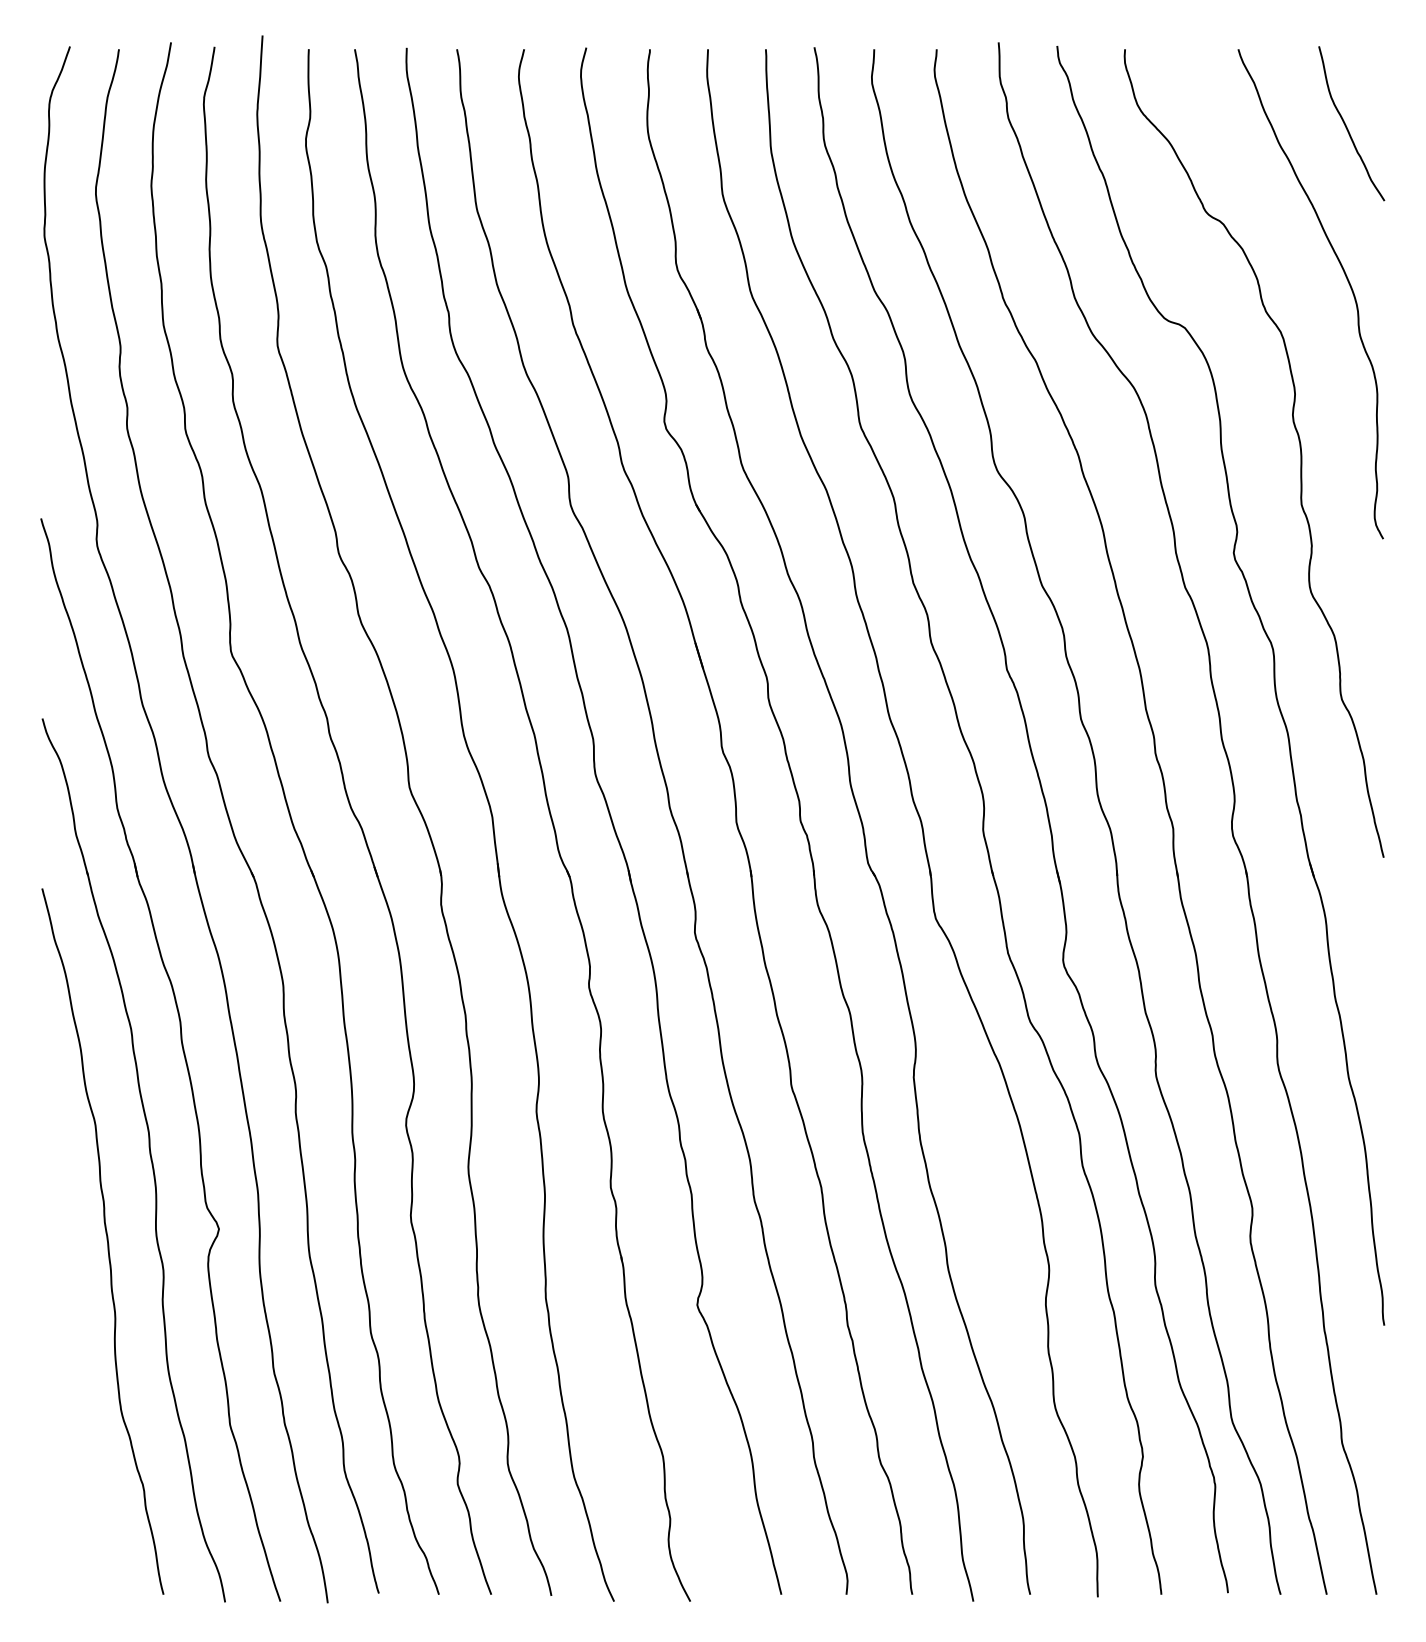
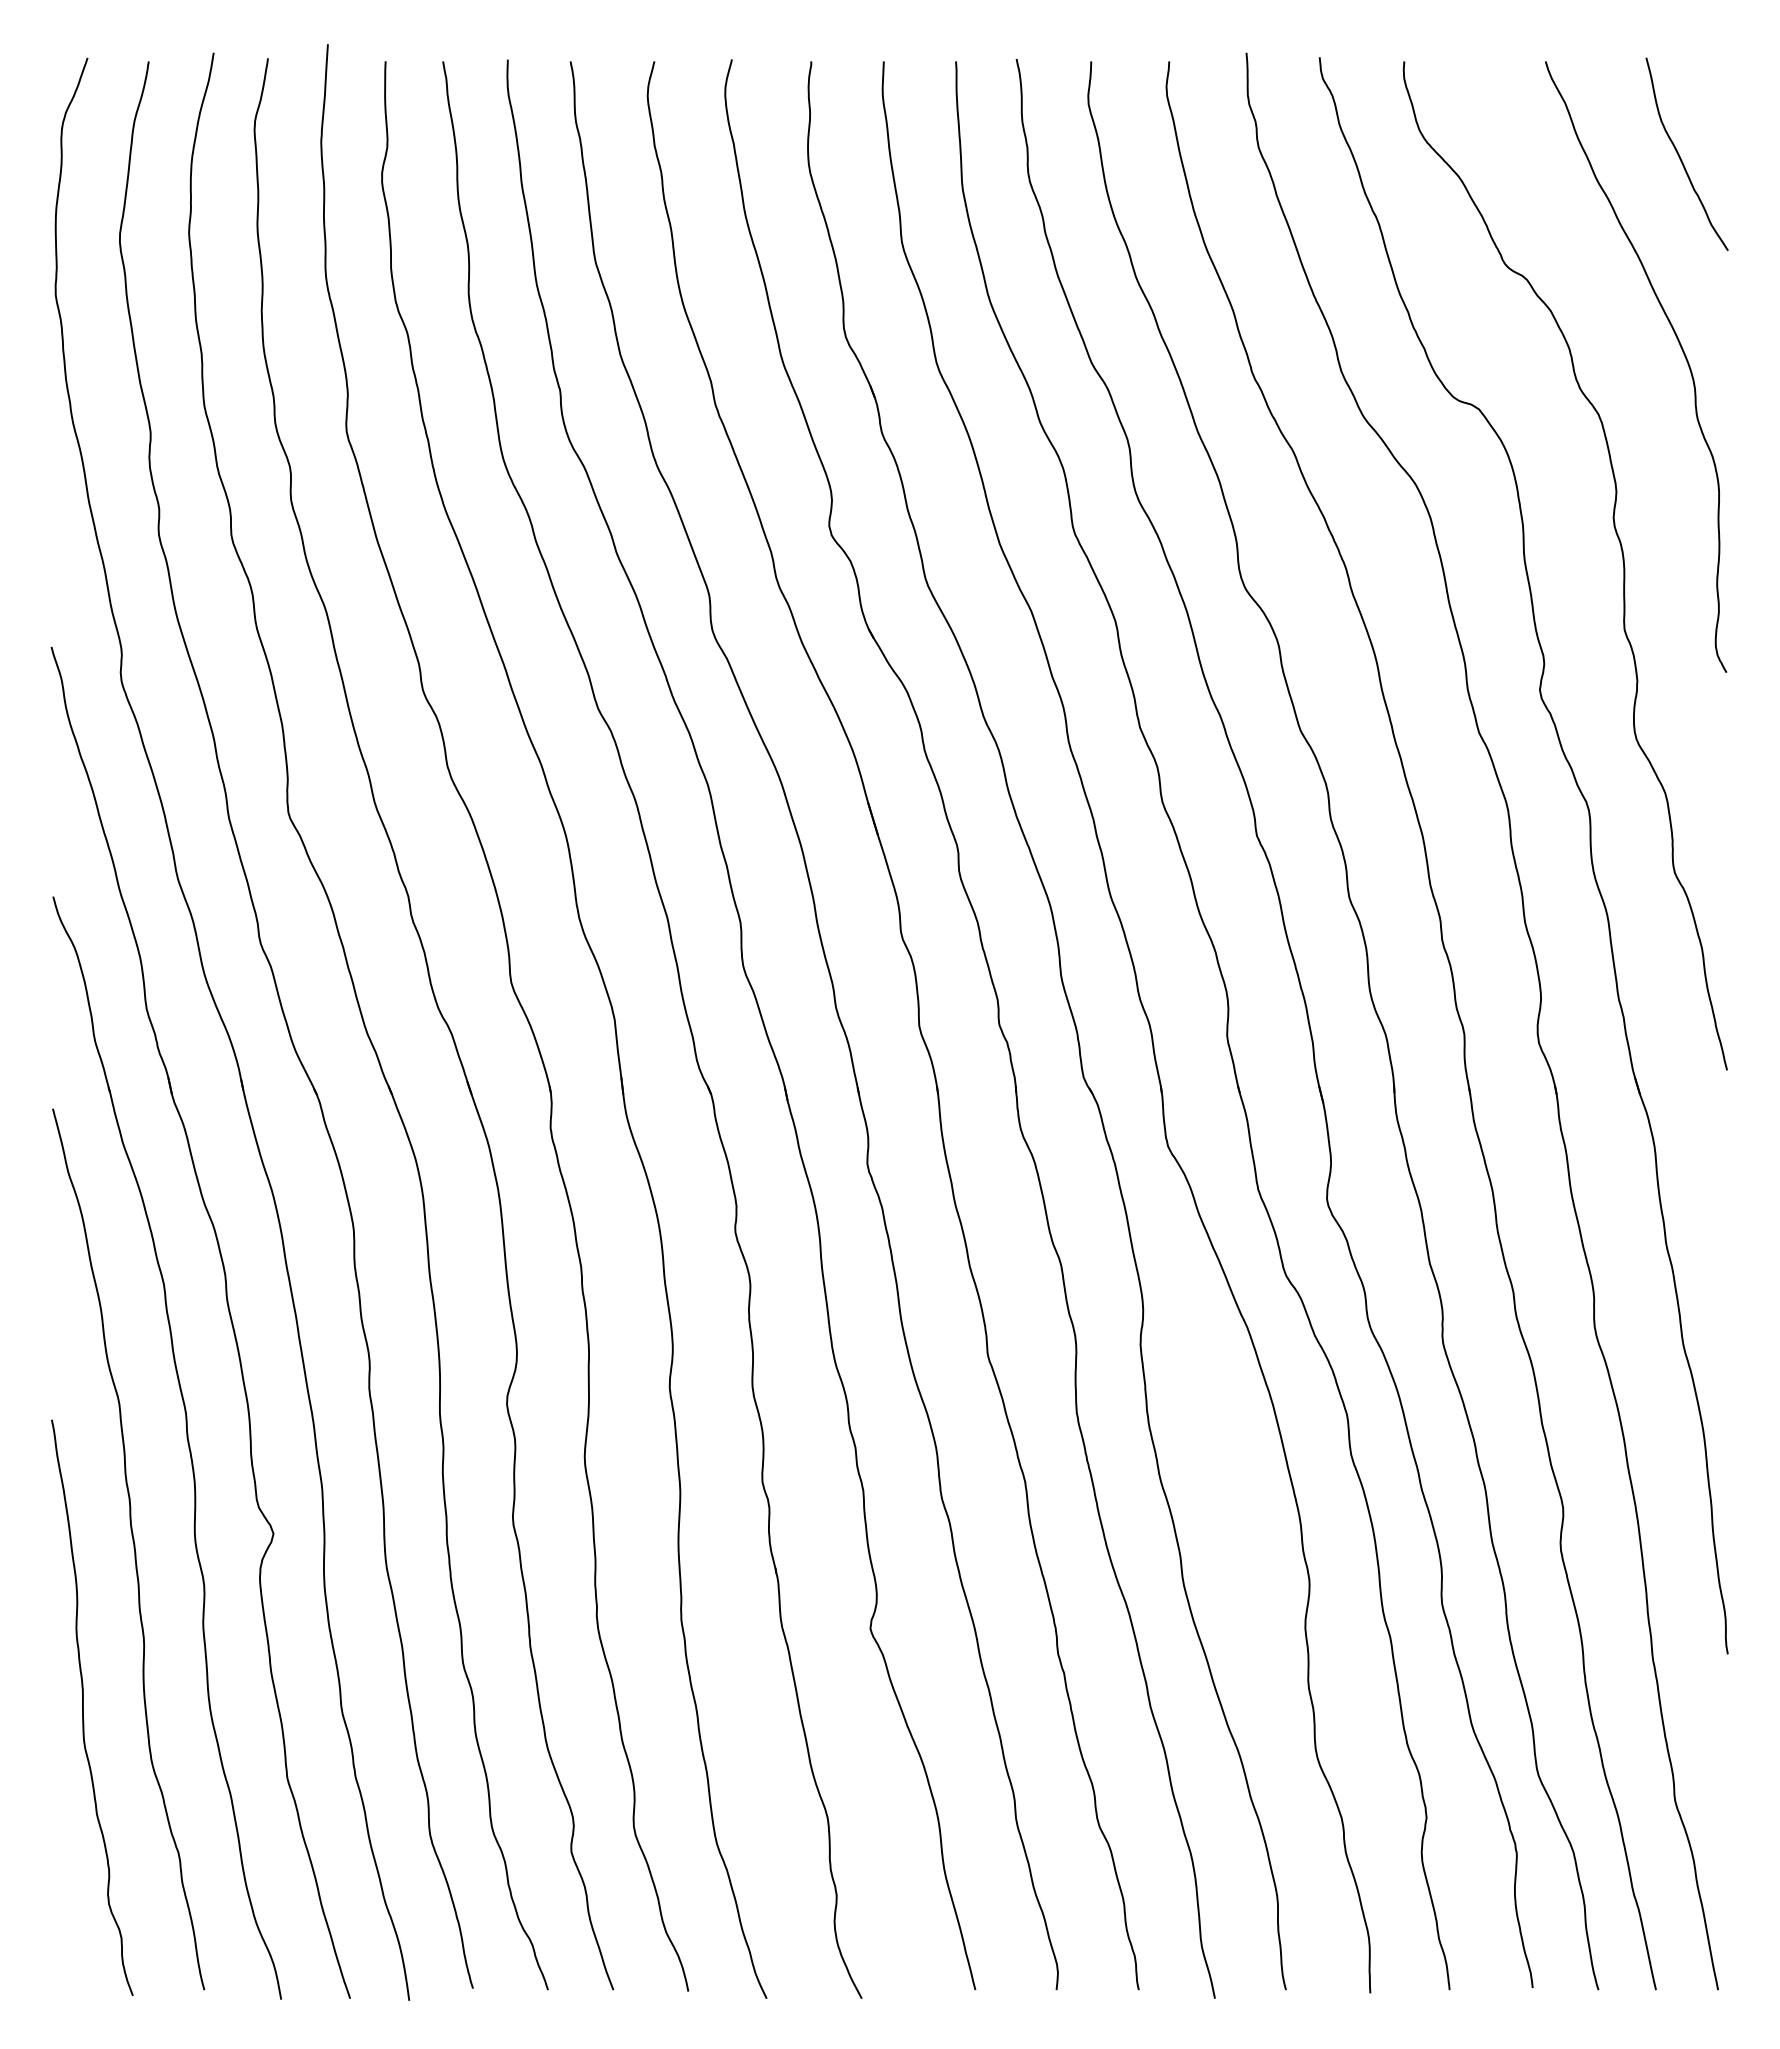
curve: (66, 1368) -> (83, 1707), added

